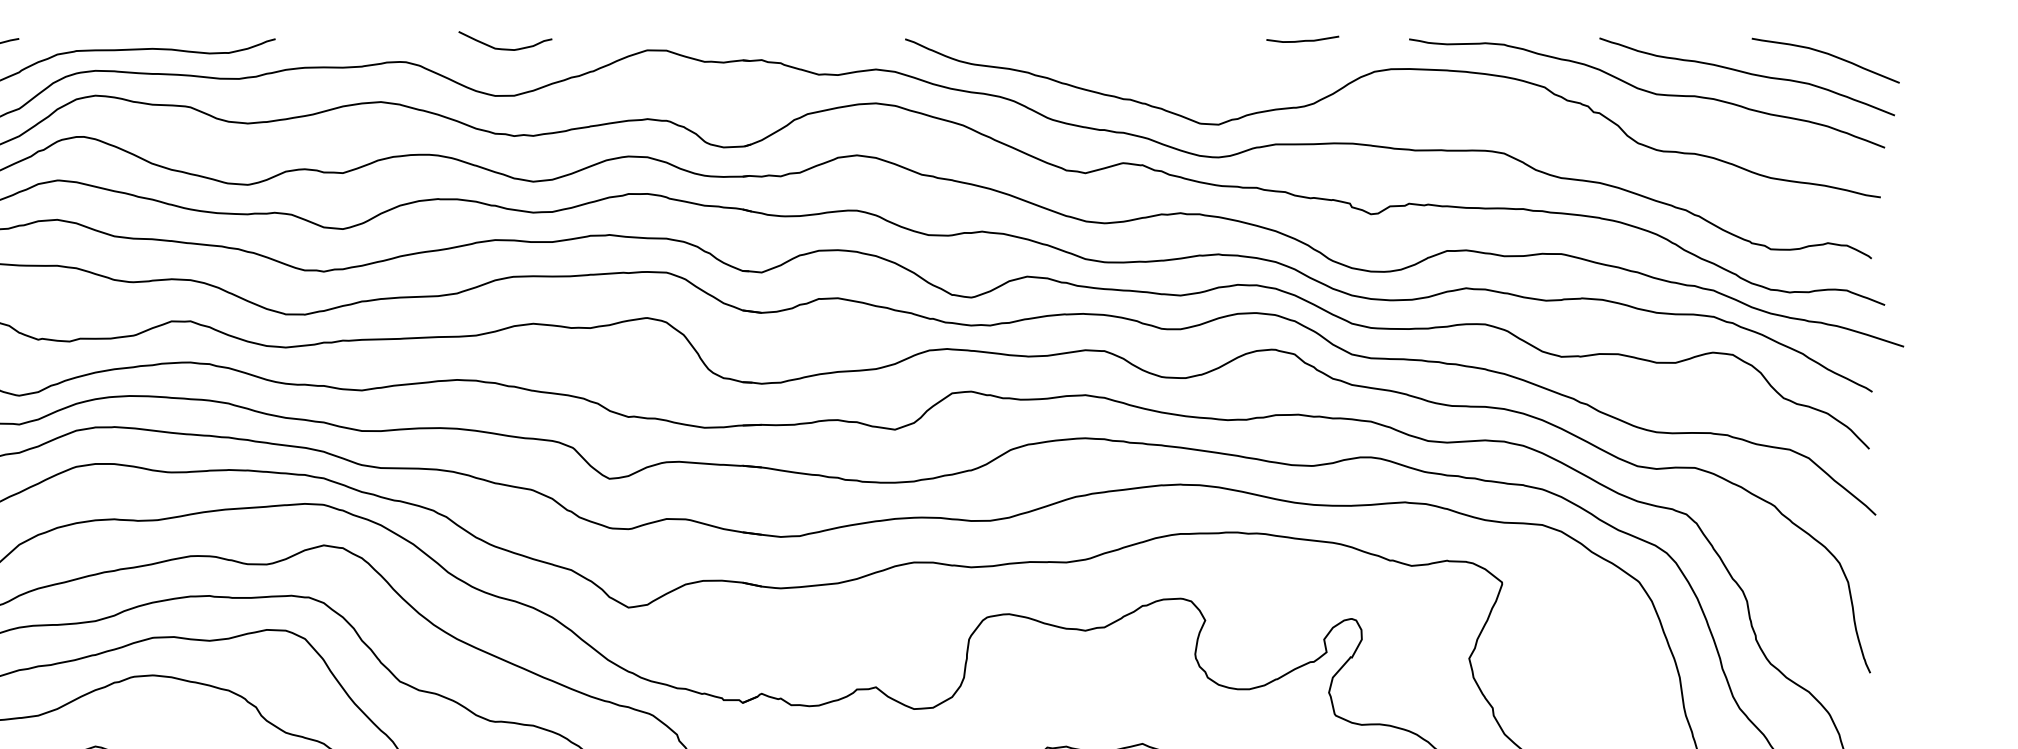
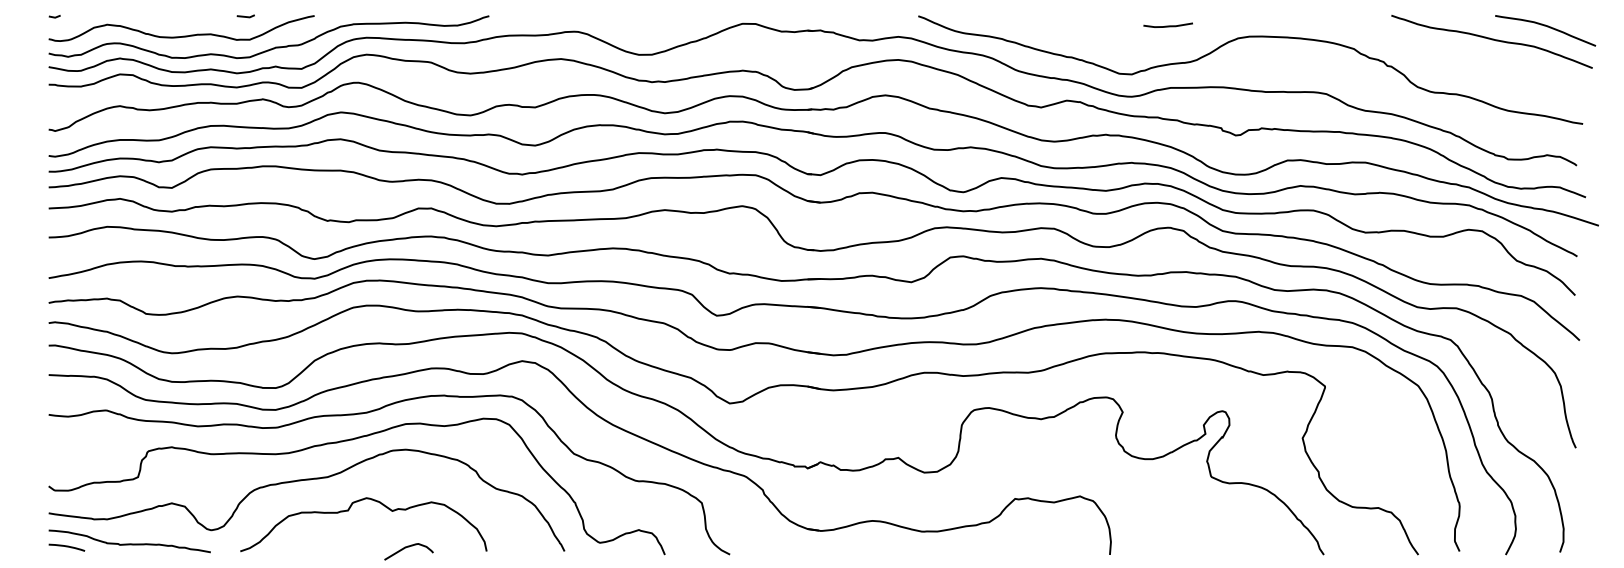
curve: (1301, 39) -> (1167, 25), moved
curve: (504, 48) -> (645, 22), removed
curve: (1646, 92) -> (1423, 52), removed

